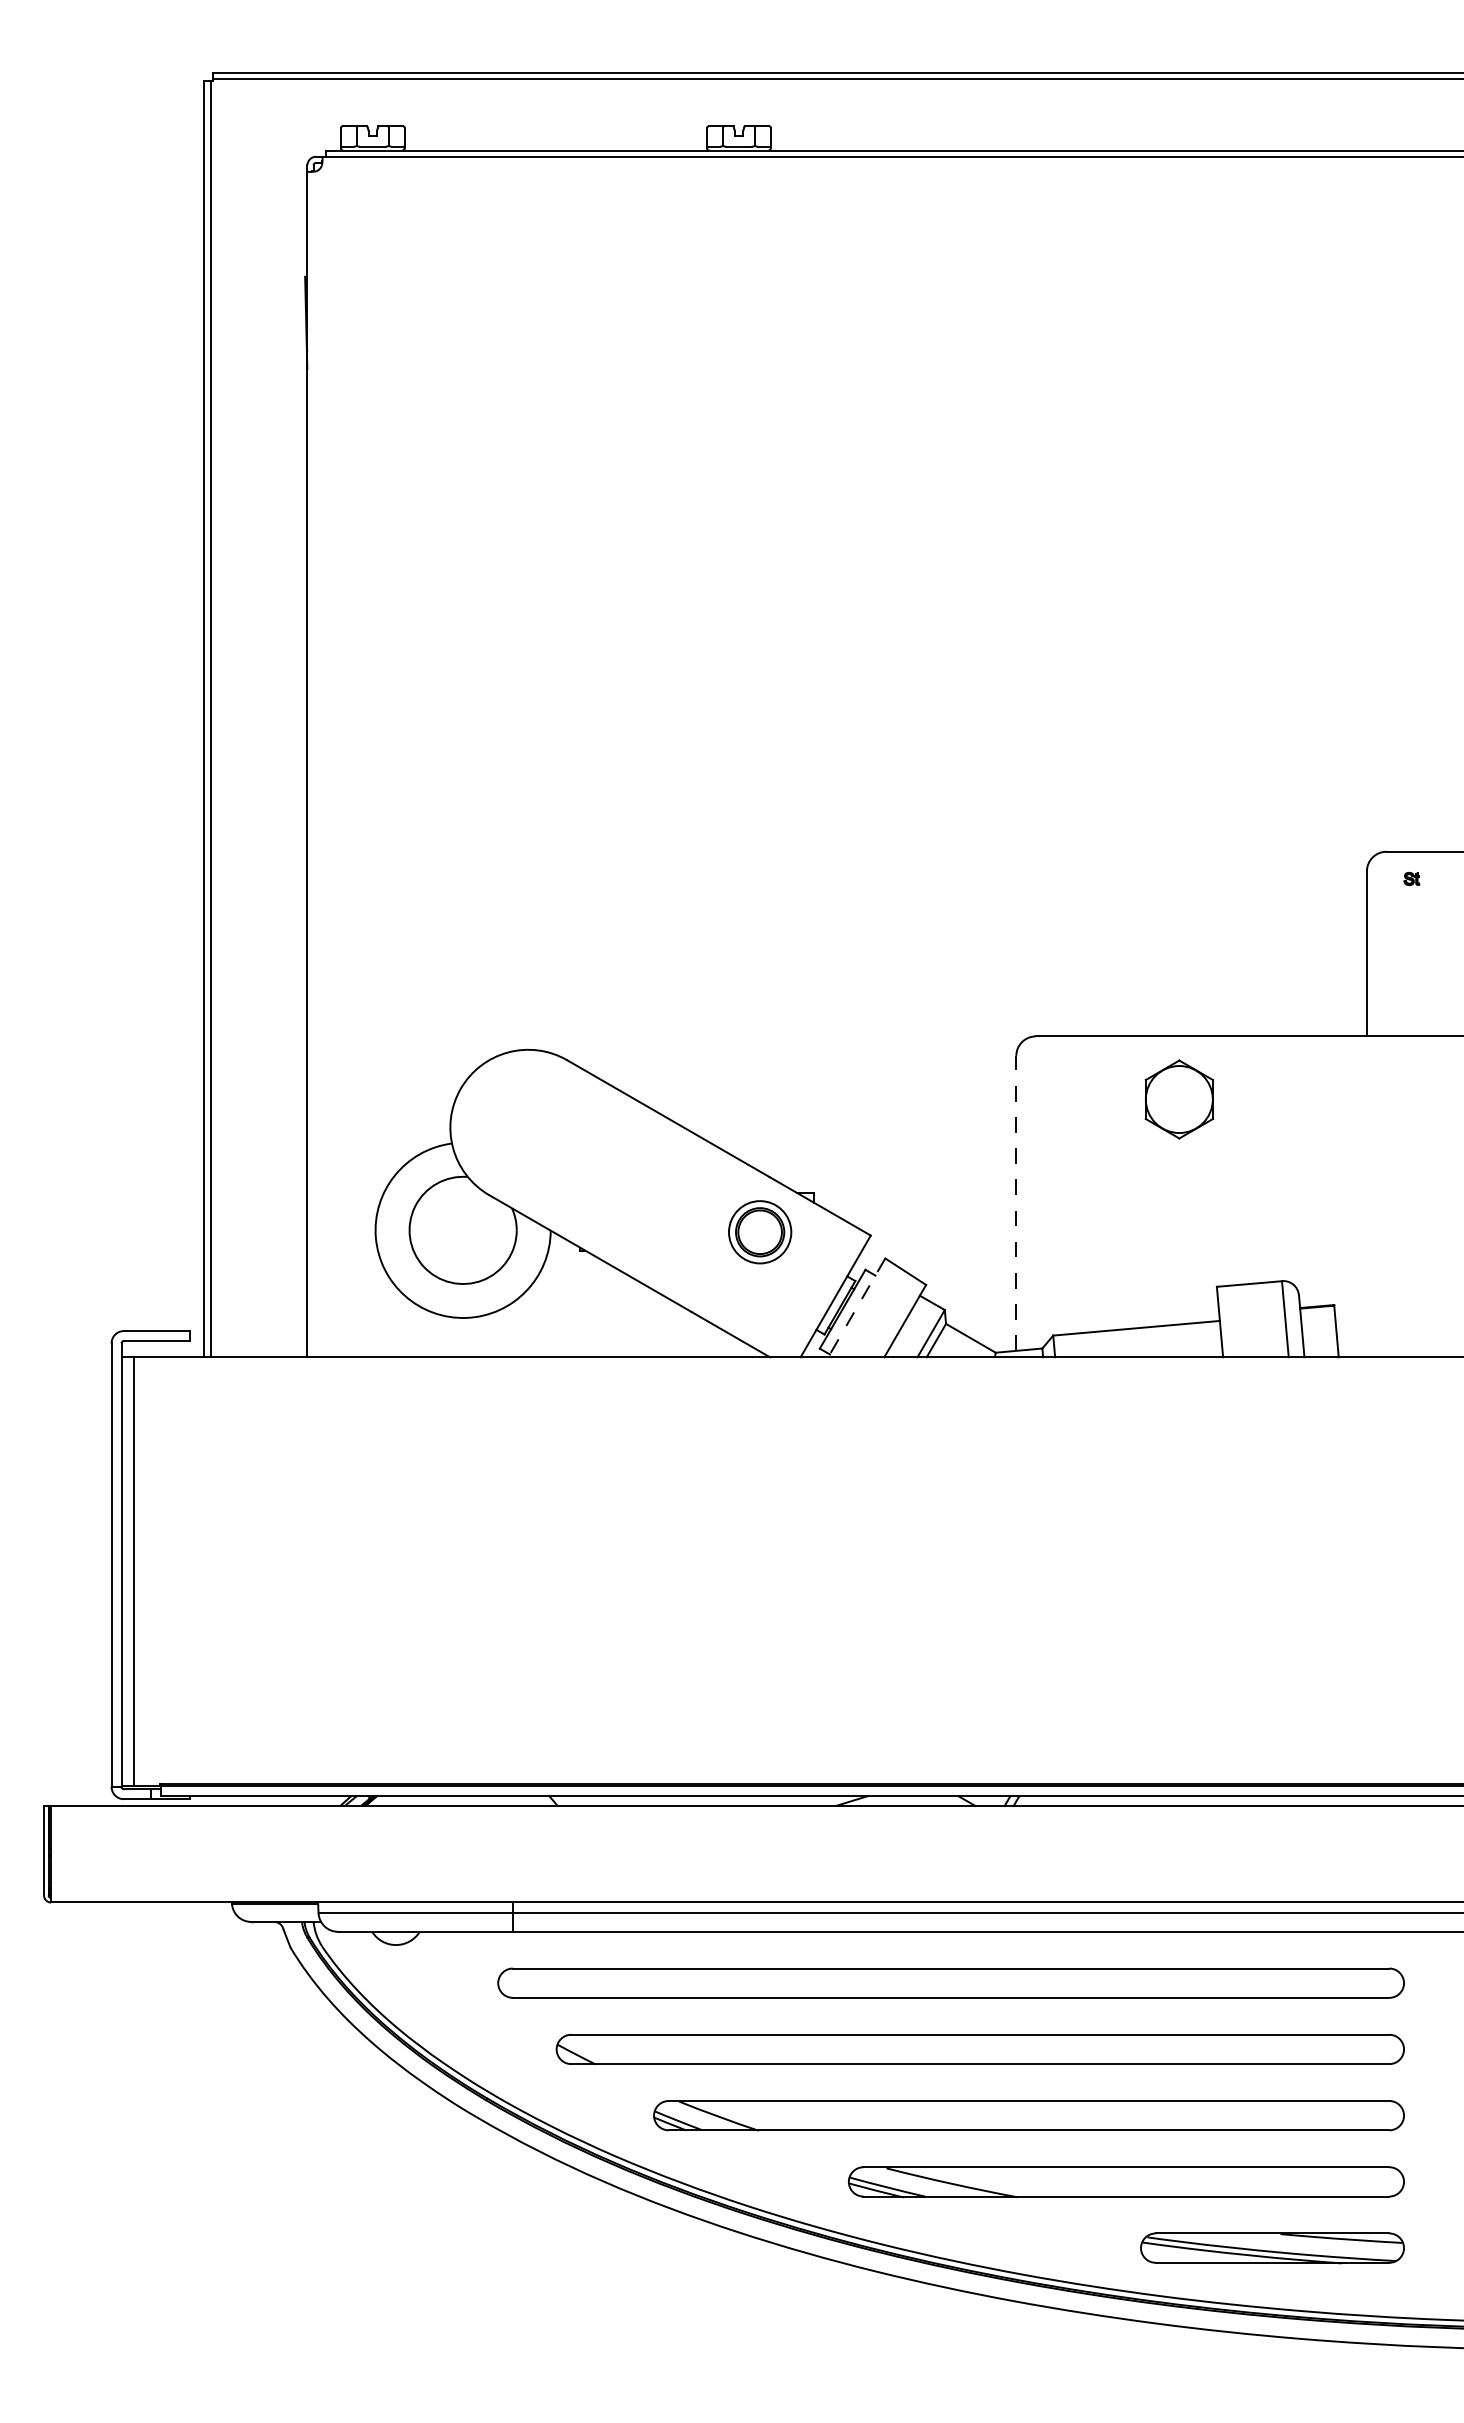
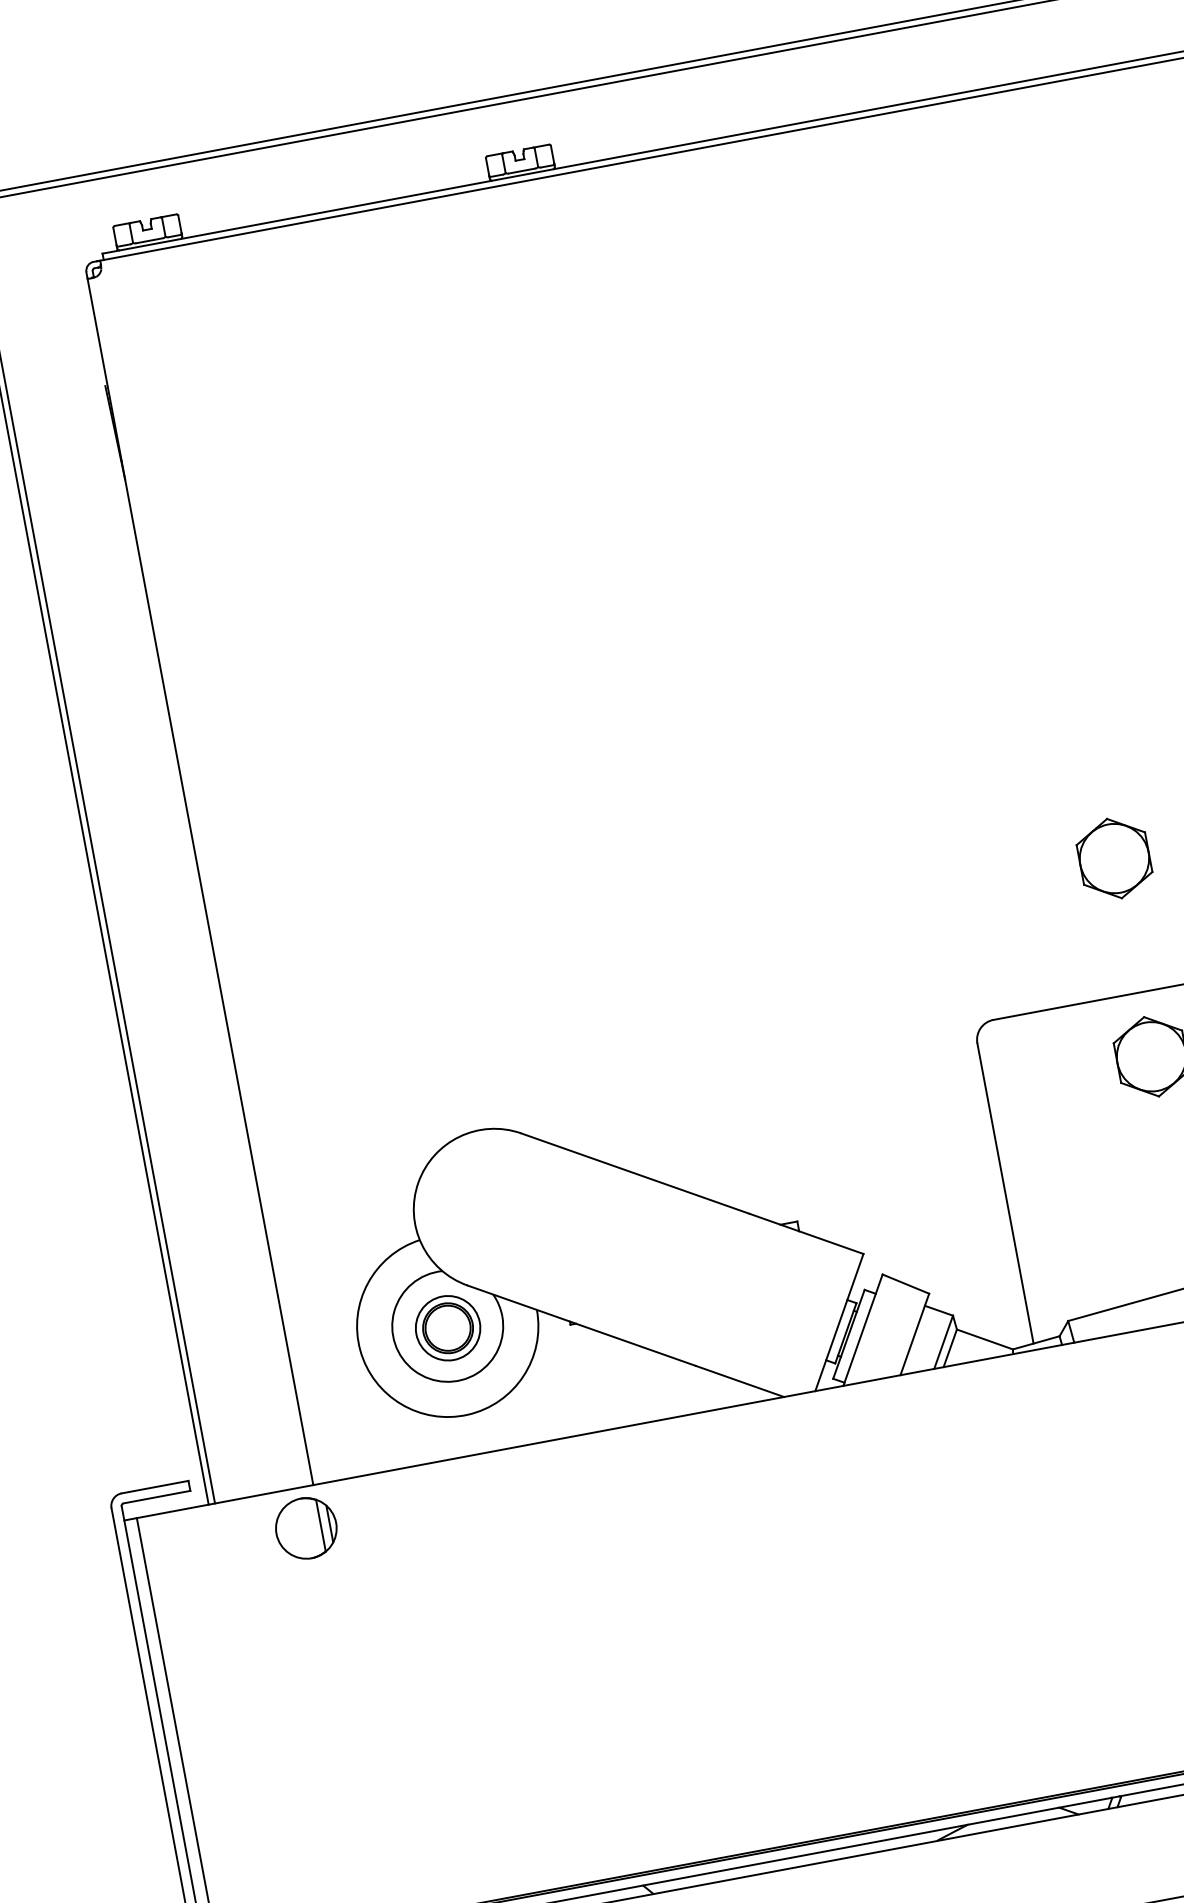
part: (1178, 904) -> (1113, 858), added
line: (1016, 1202) -> (1005, 1192), dashed -> solid
part: (760, 1232) -> (448, 1328), moved
line: (856, 1308) -> (862, 1330), dashed -> solid
part: (292, 1396) -> (305, 1527), added

